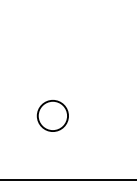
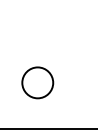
circle: (52, 115) -> (37, 82), size x1.43

